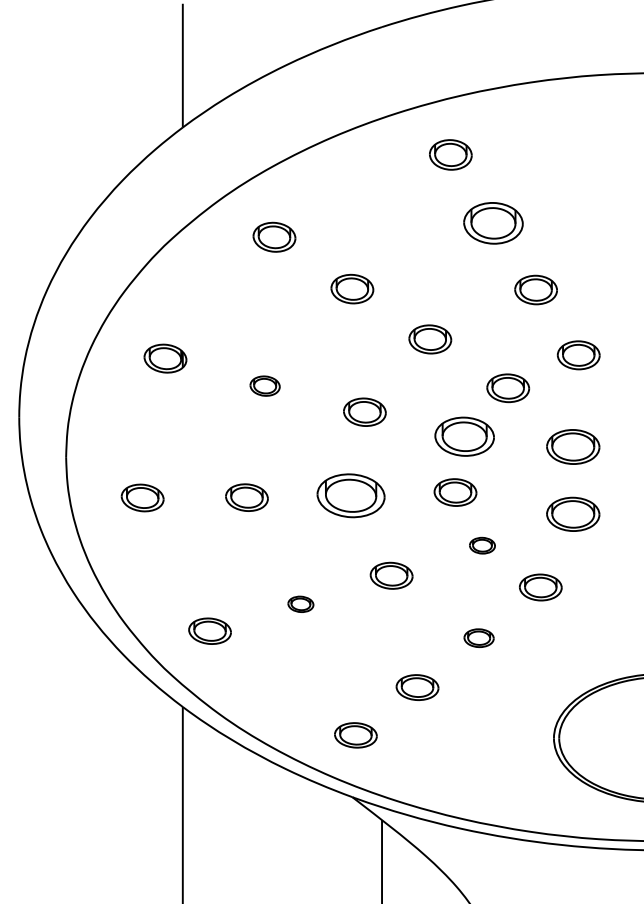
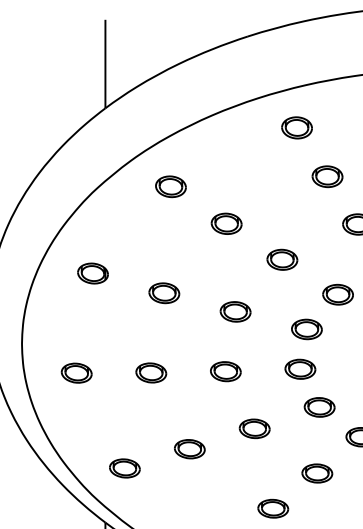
part: (493, 222) -> (327, 176), size x0.71
part: (264, 385) -> (163, 292), size x1.43
part: (464, 436) -> (306, 329), size x0.71
part: (351, 495) -> (226, 371), size x0.62
part: (482, 545) -> (319, 407), size x1.67
part: (300, 604) -> (189, 449), size x1.67
part: (478, 637) -> (316, 472), size x1.43

